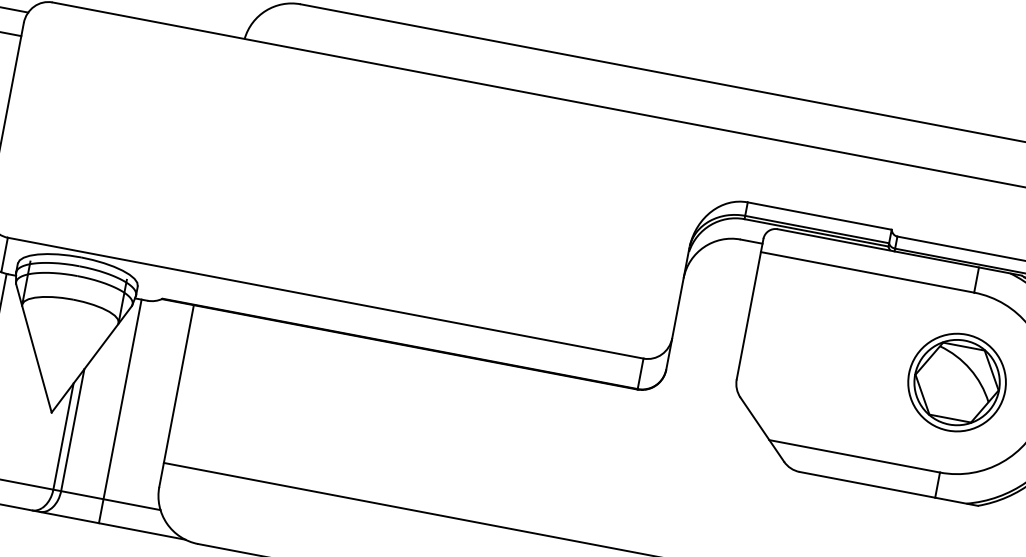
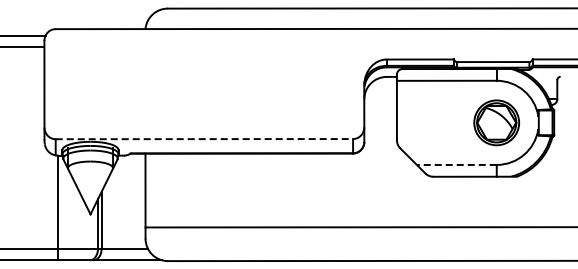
line: (325, 298) -> (204, 139), solid -> dashed
line: (120, 410) -> (121, 207), removed
line: (854, 455) -> (456, 164), solid -> dashed

